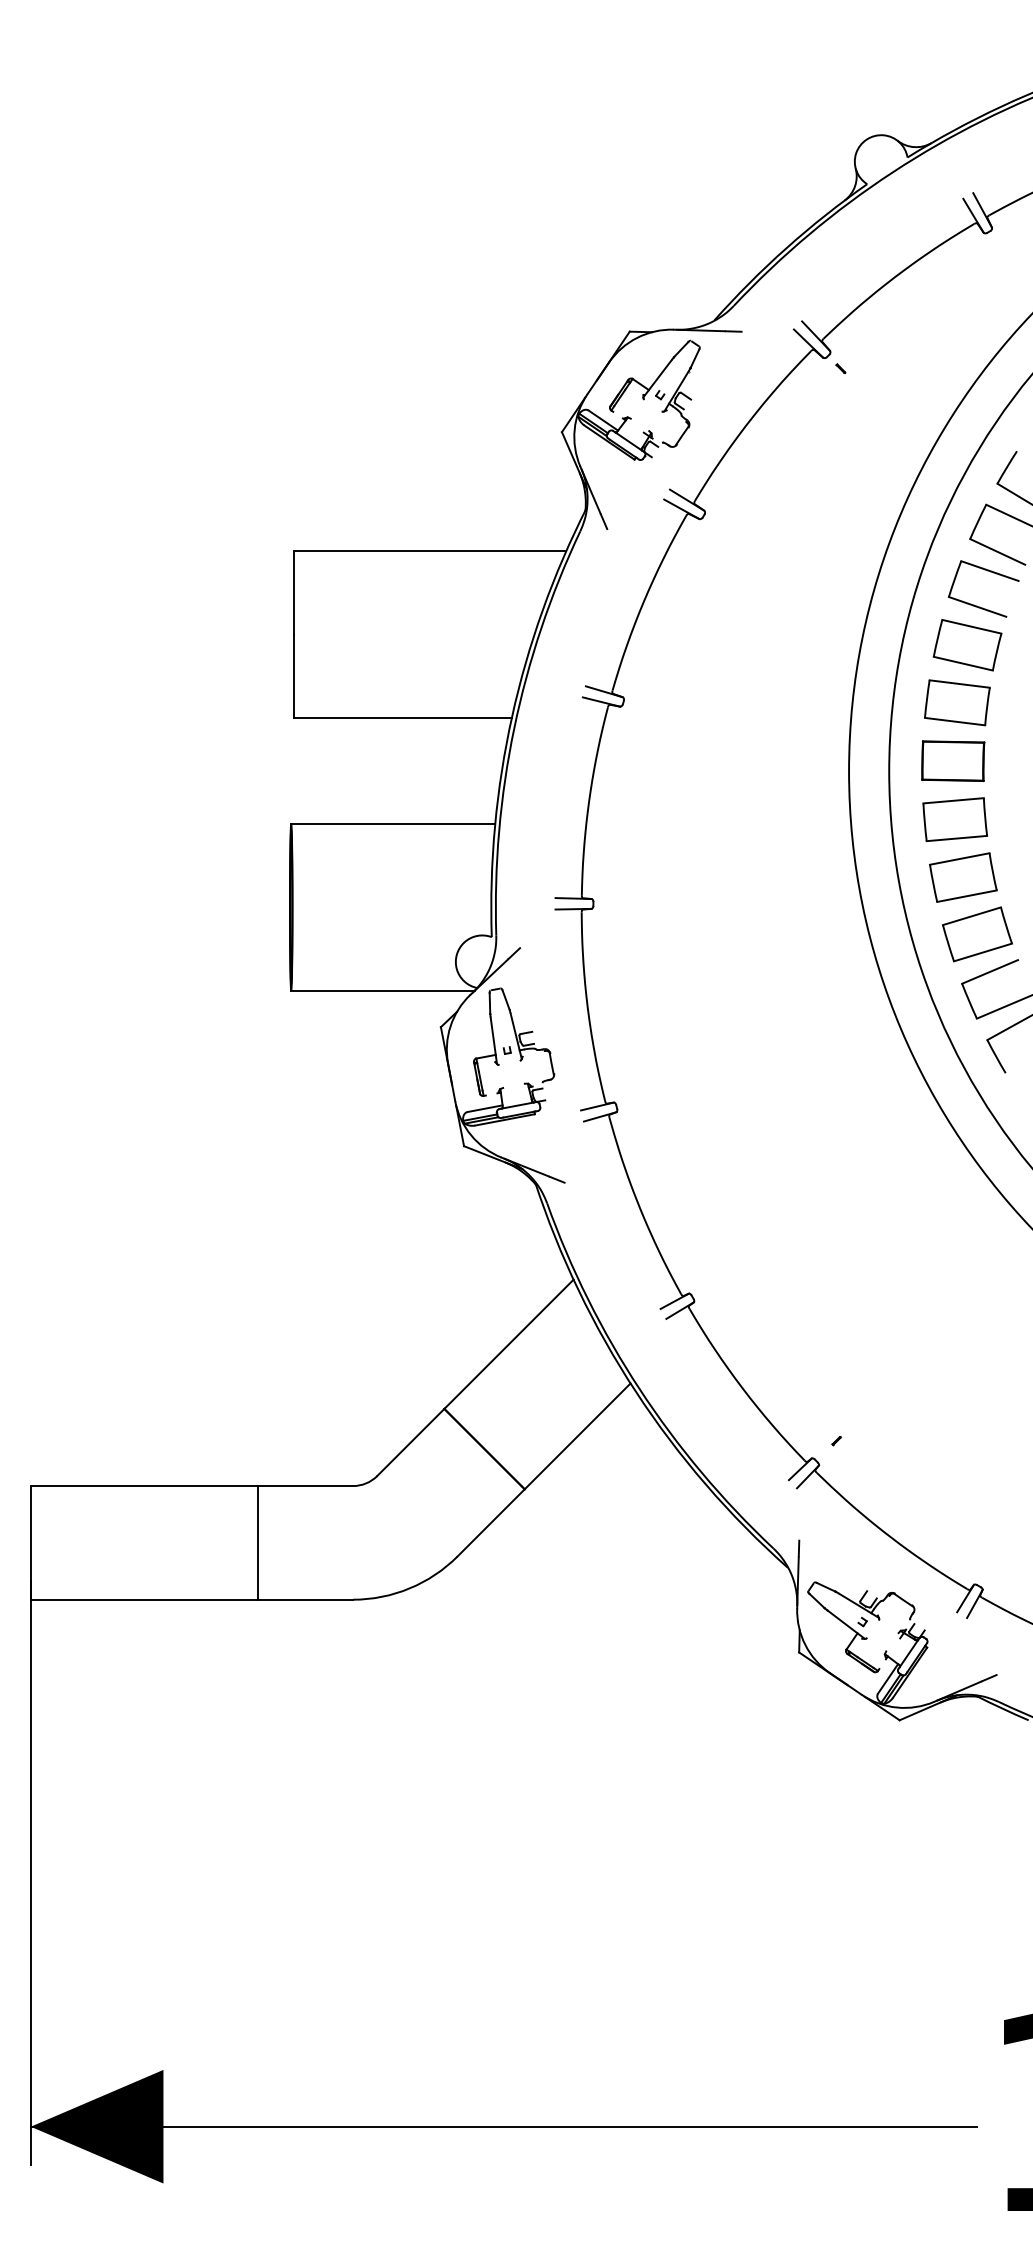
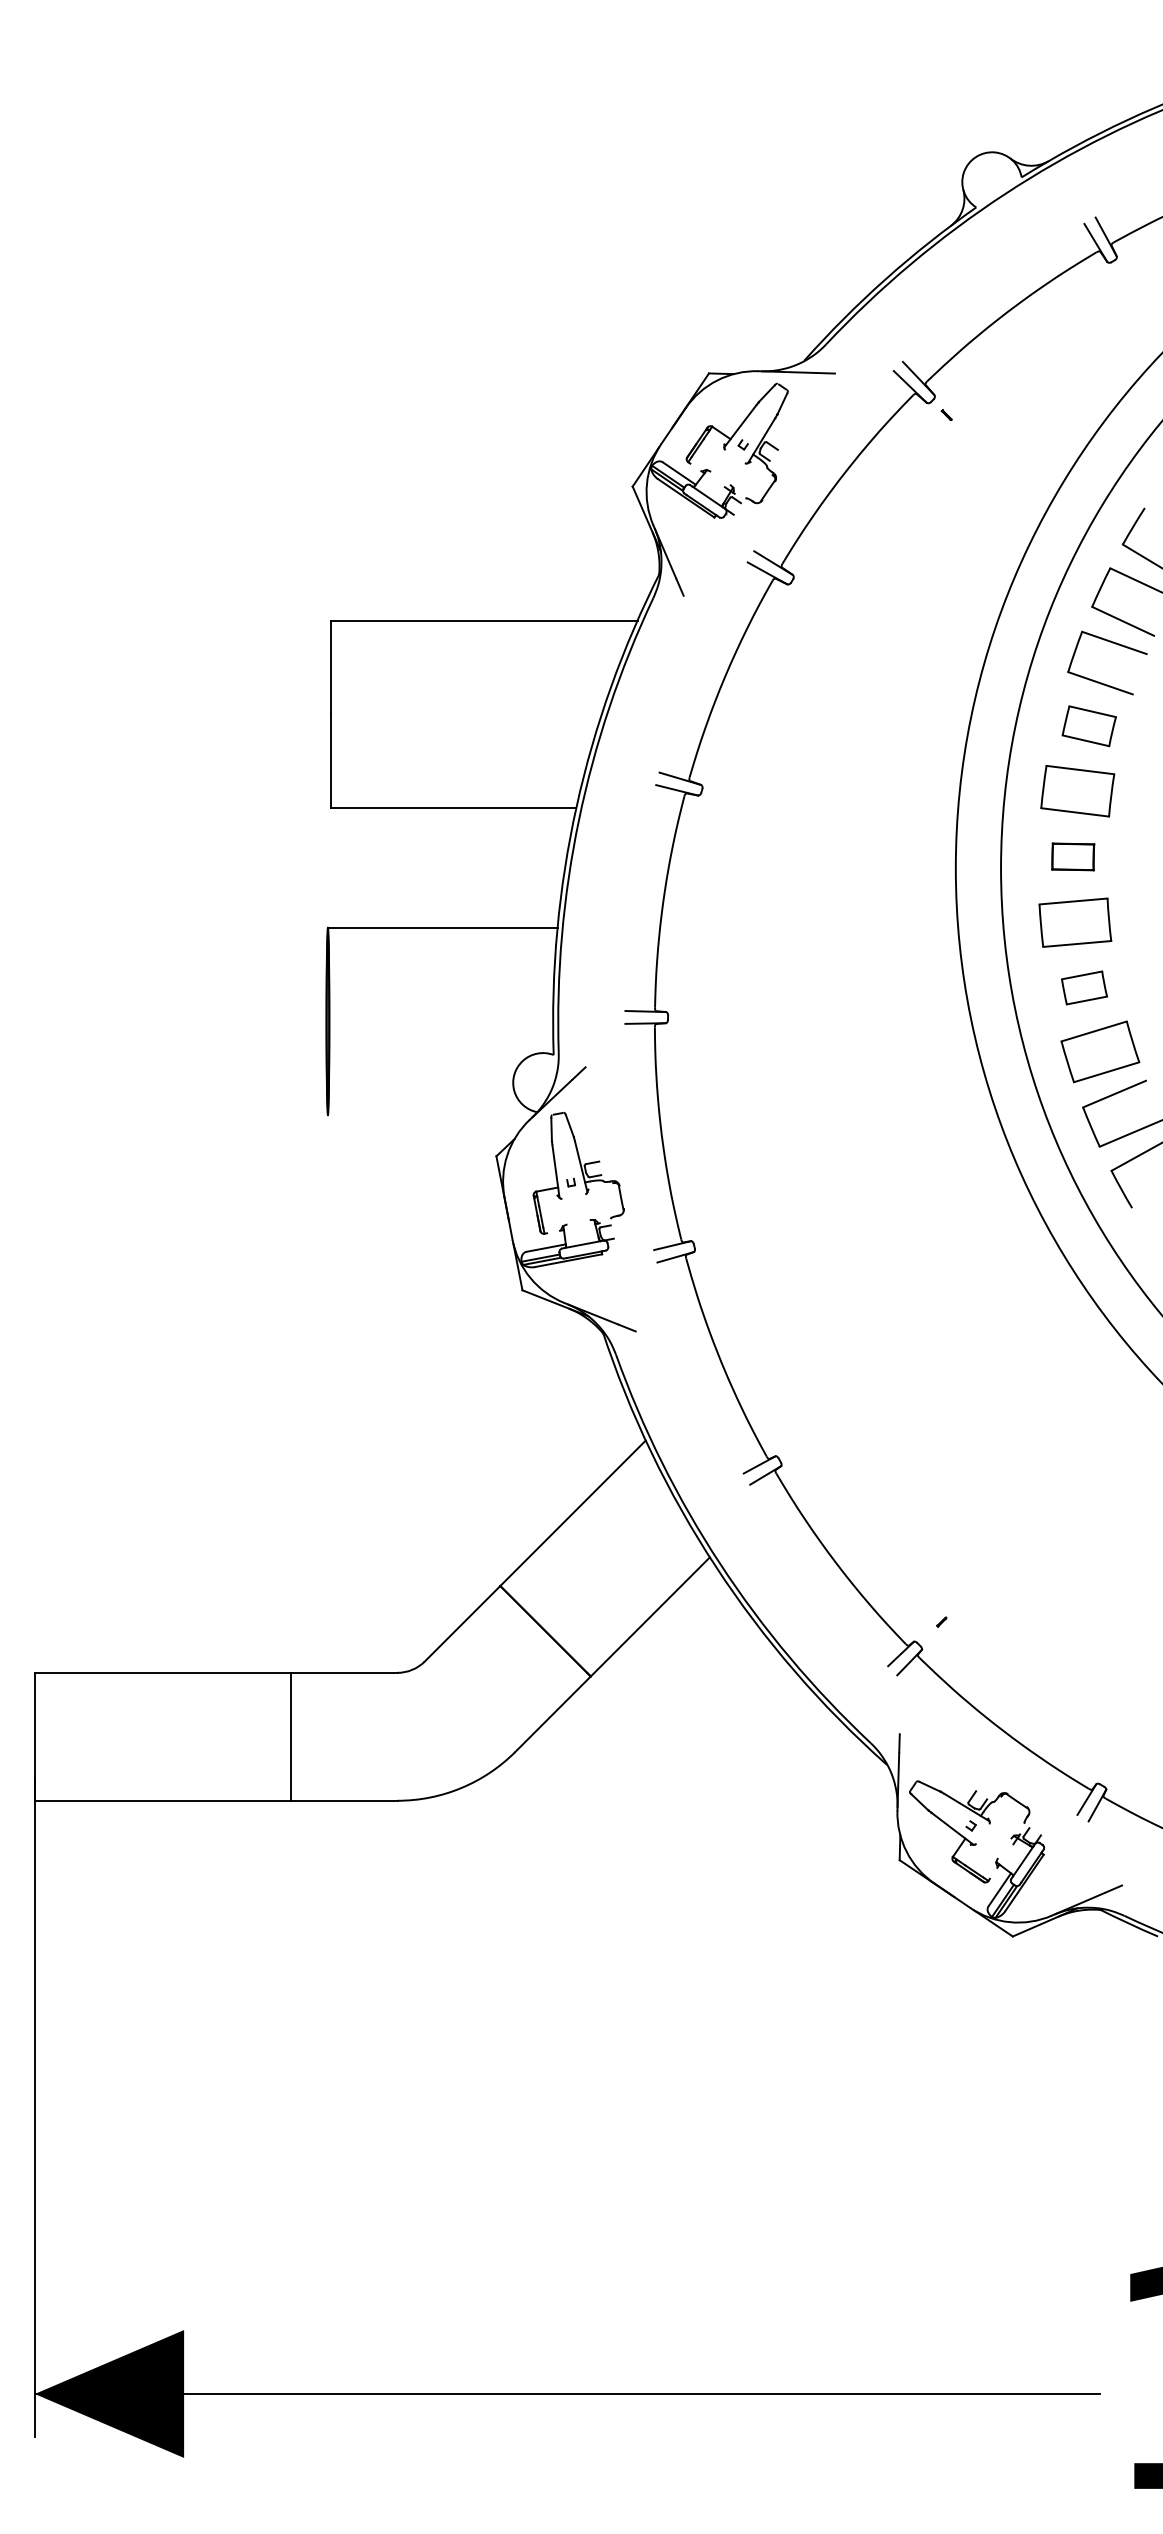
part: (967, 644) -> (1089, 725), size x0.7
part: (953, 760) -> (1073, 856), size x0.6
part: (963, 877) -> (1084, 987), size x0.6
line: (382, 990) -> (430, 1115), removed

